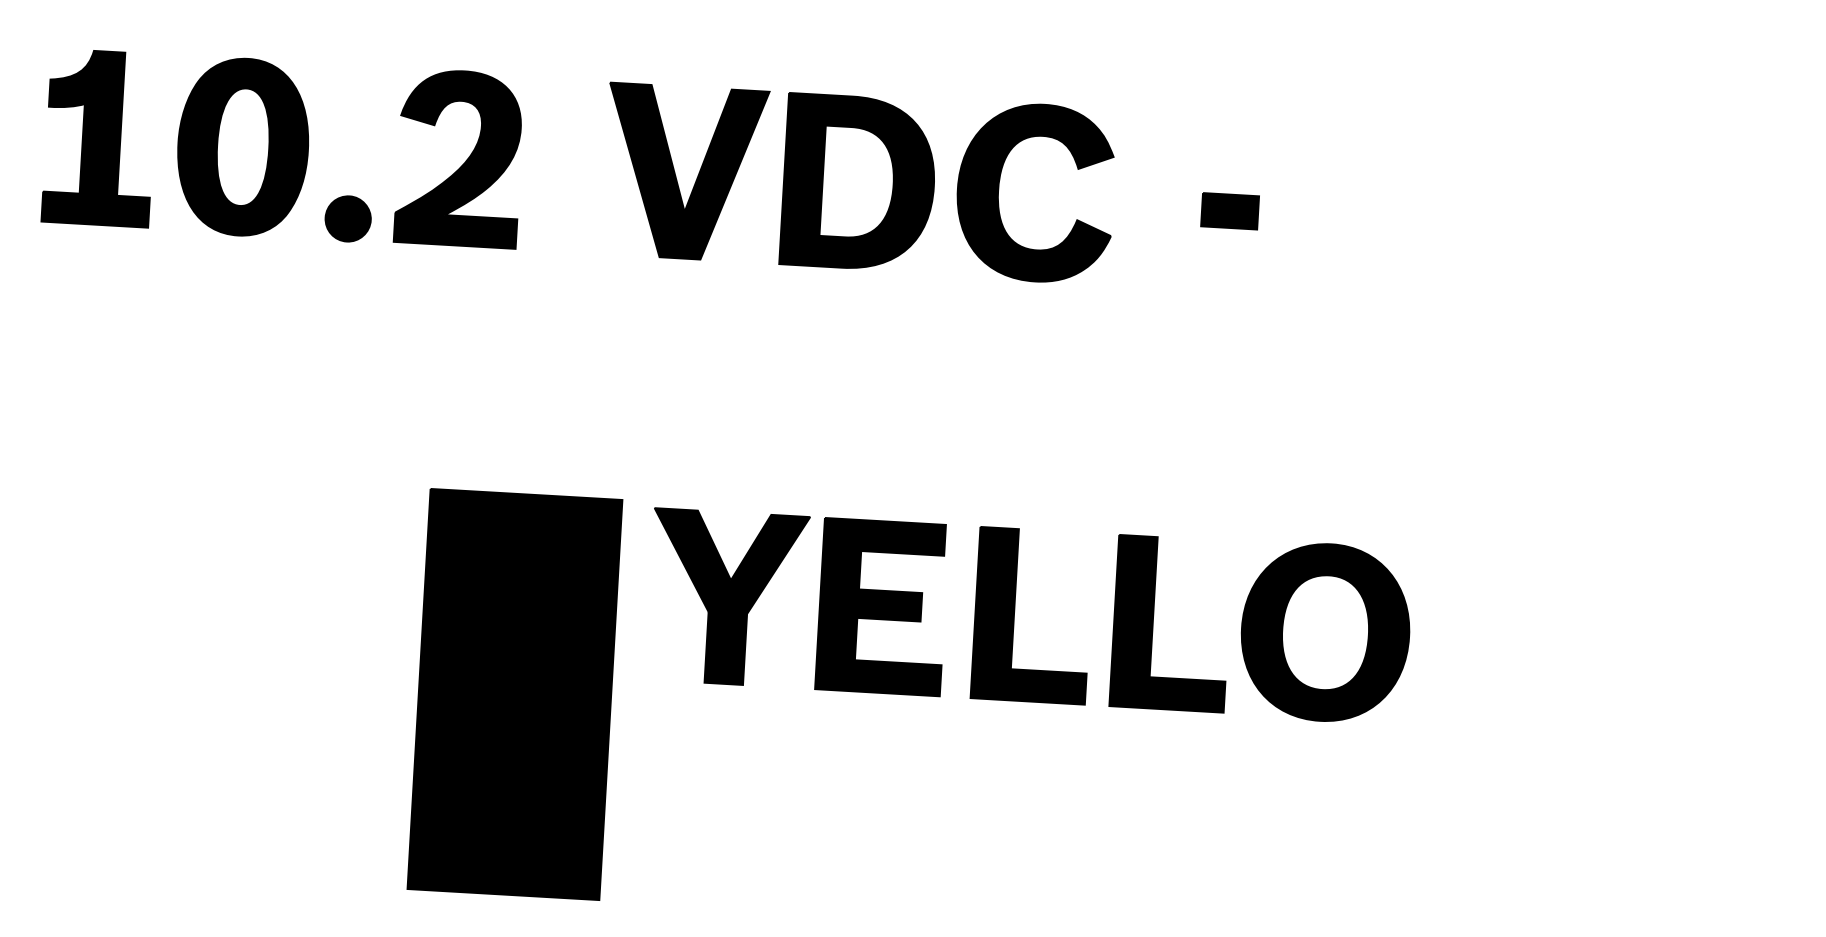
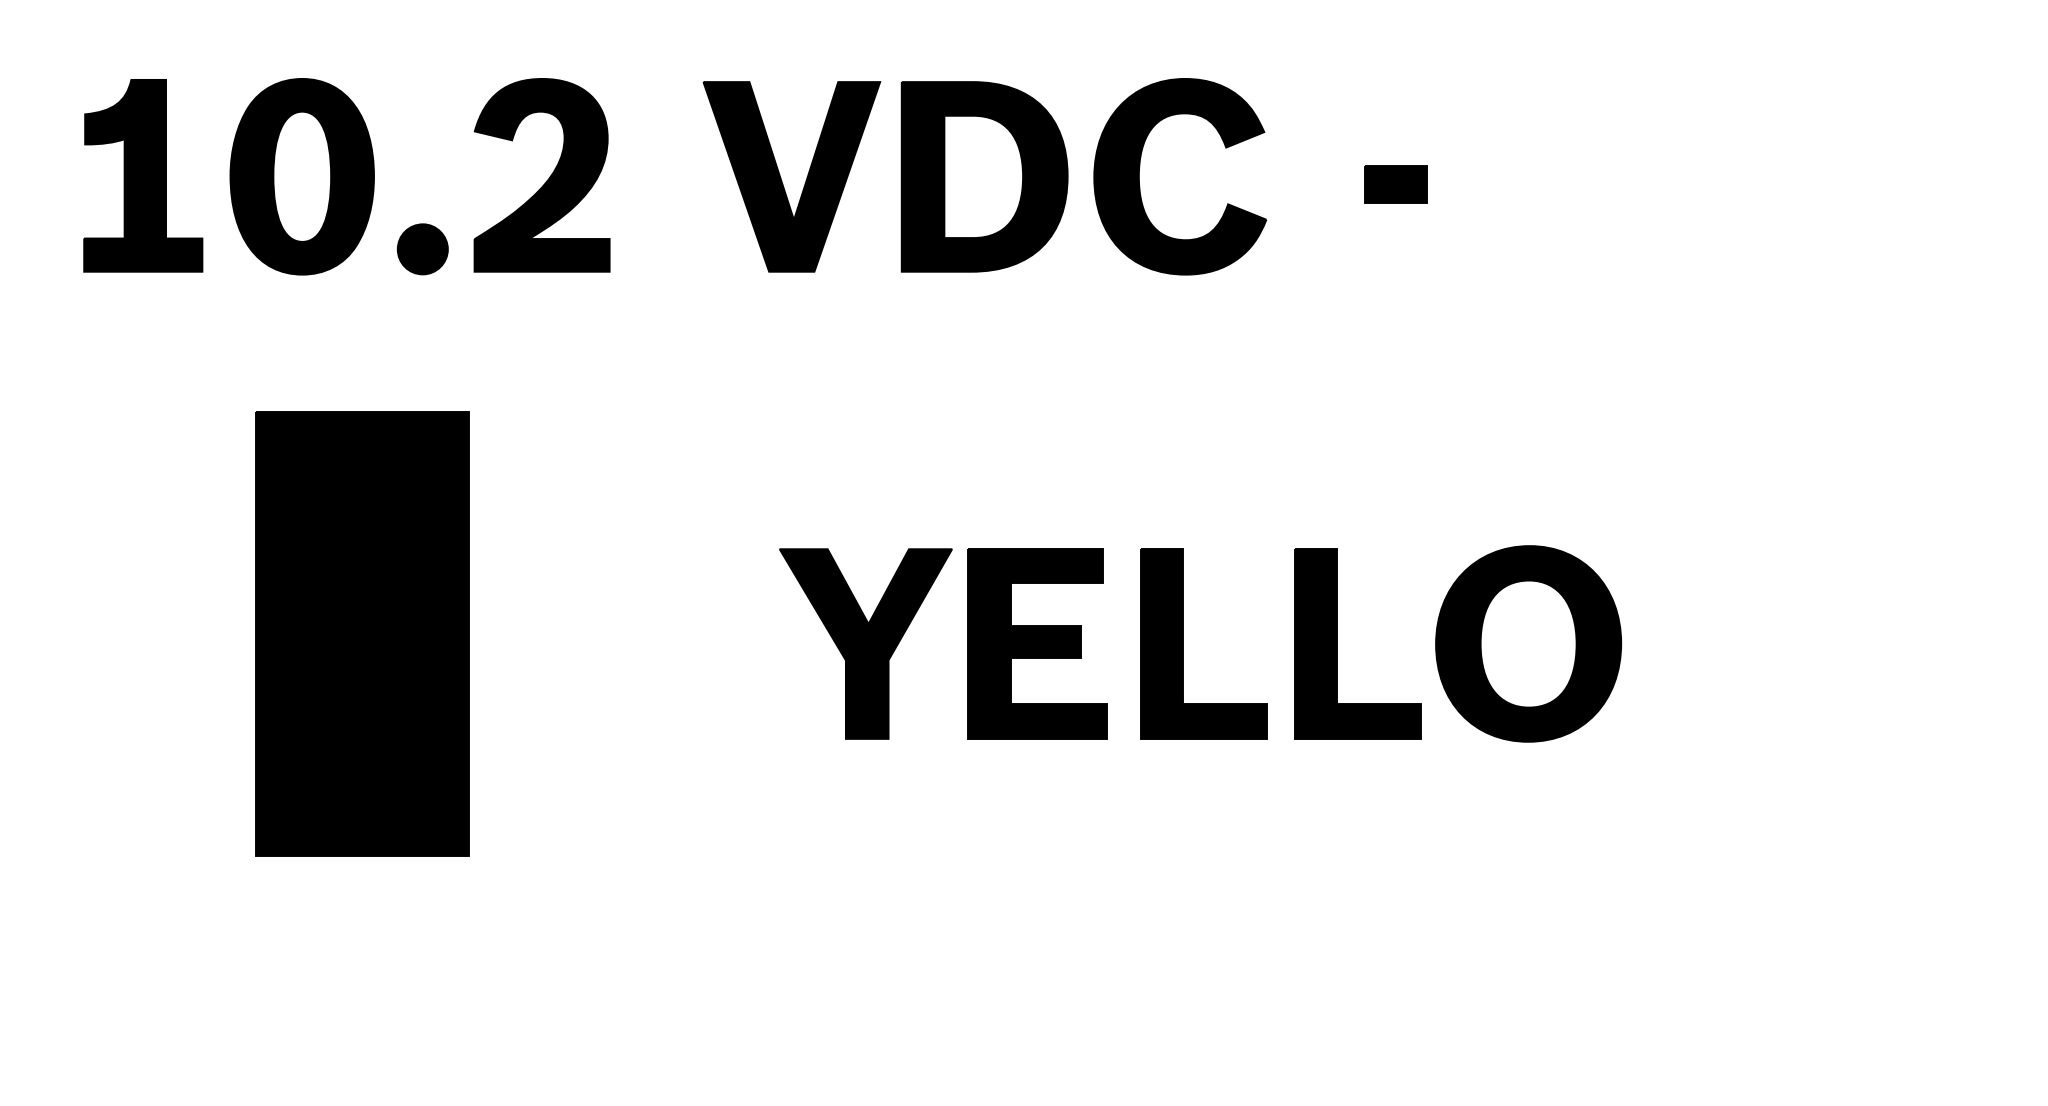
part: (515, 694) -> (362, 633), moved

